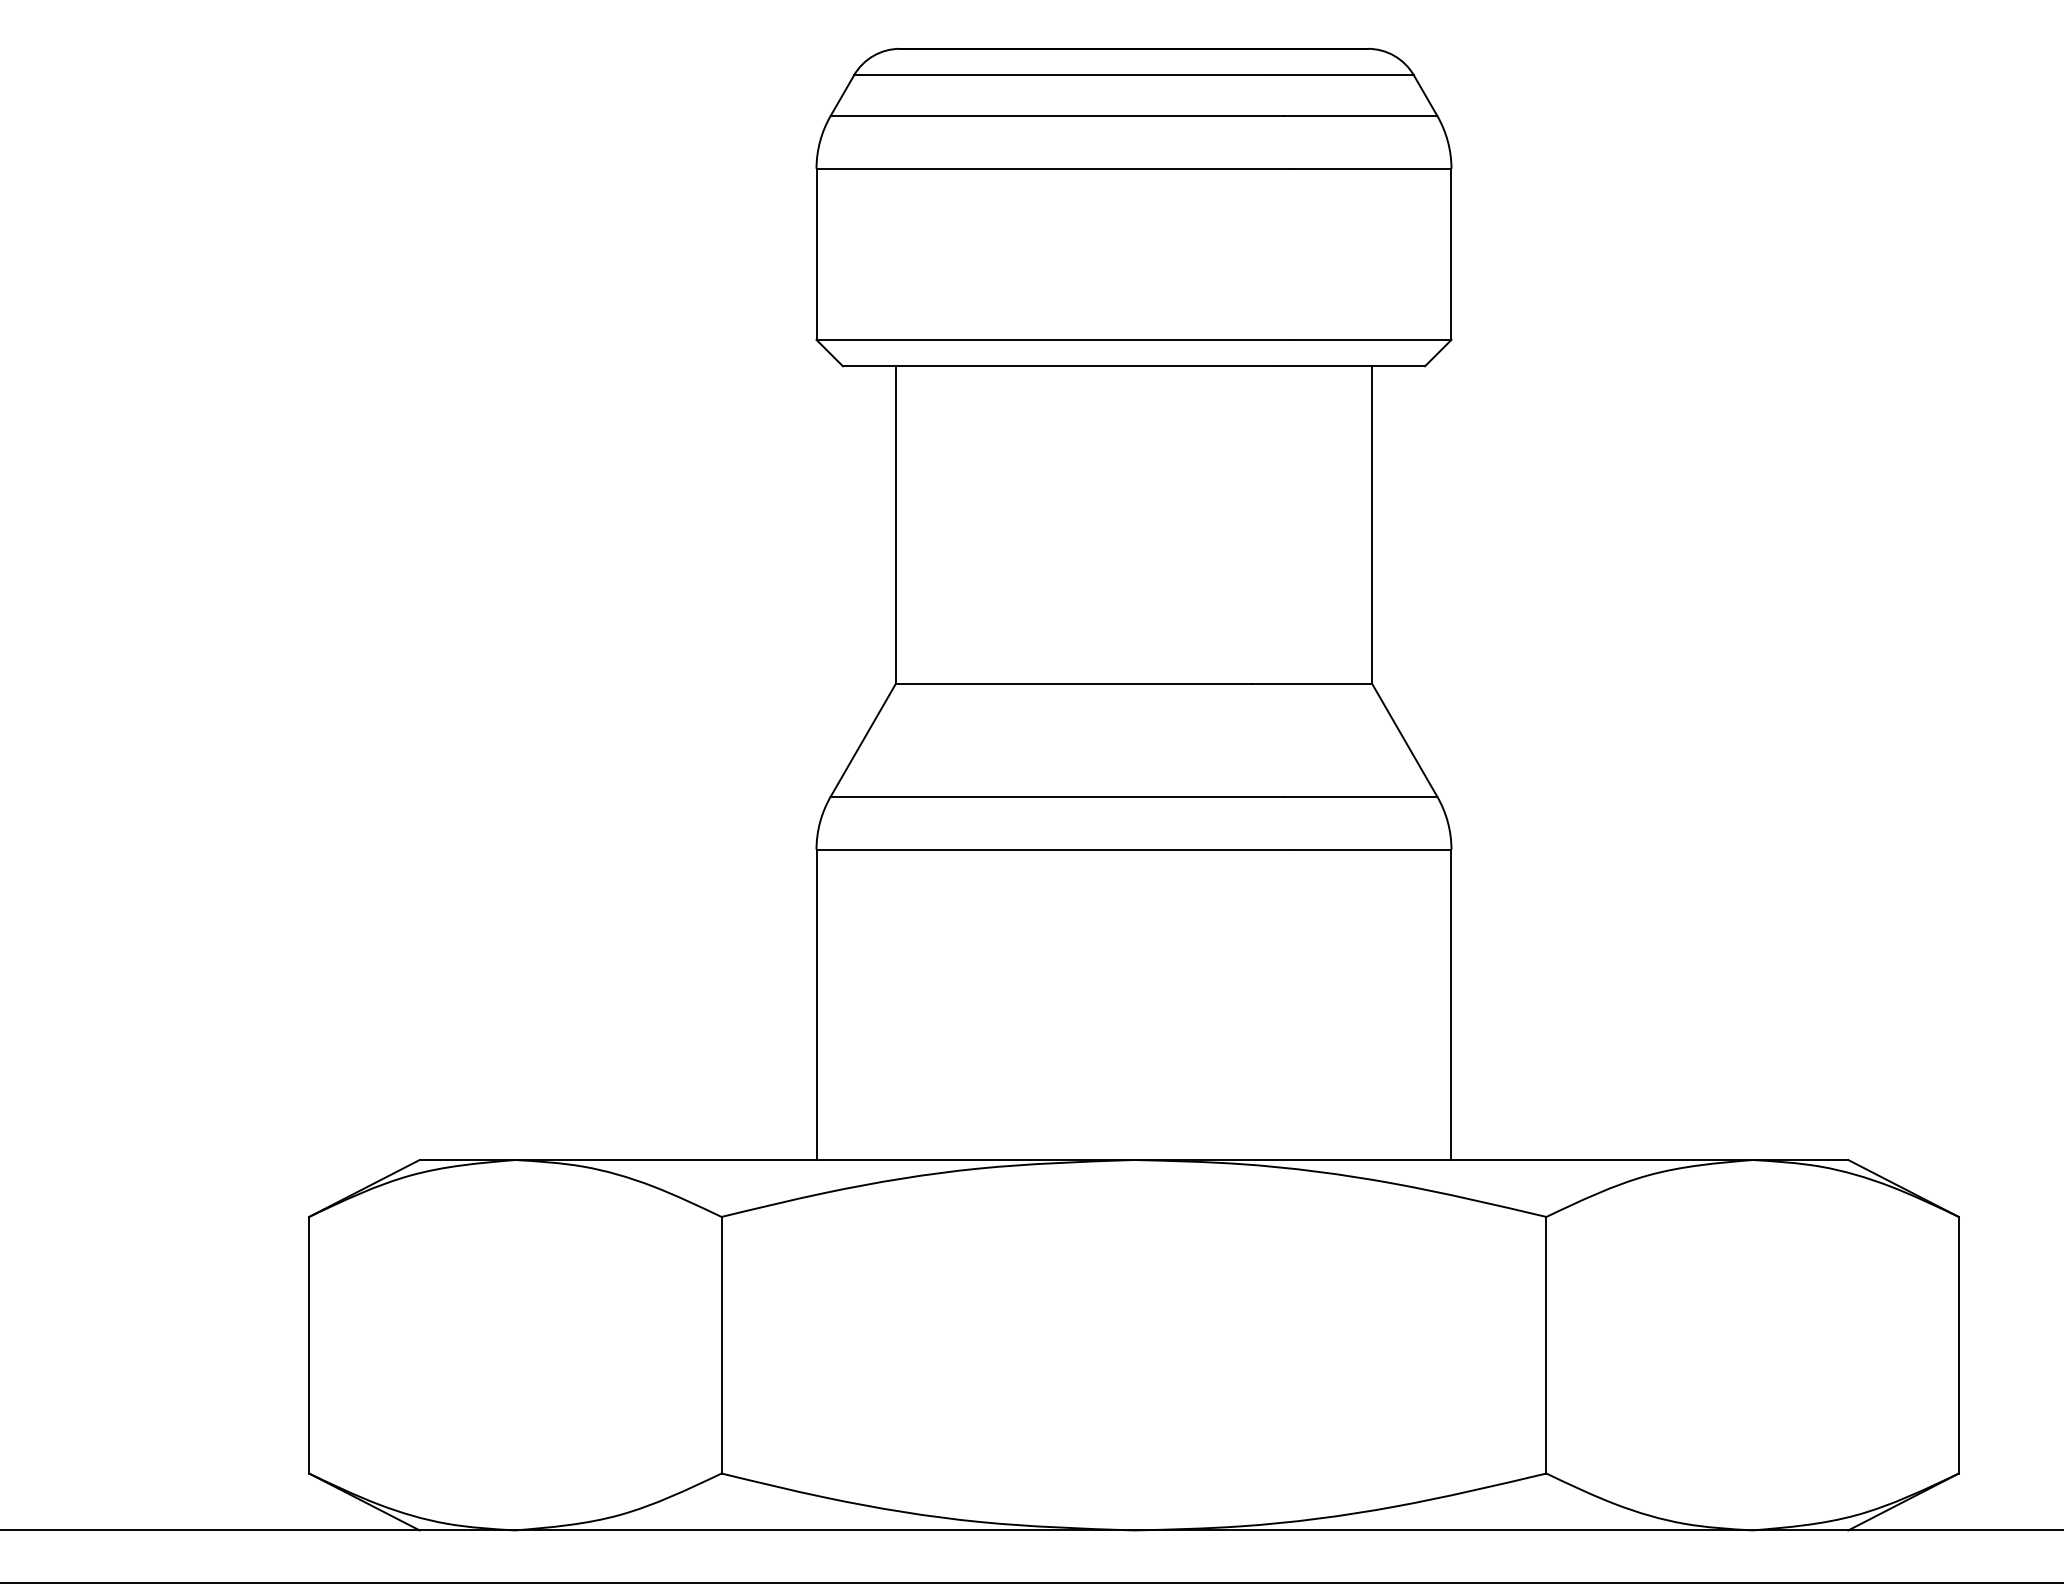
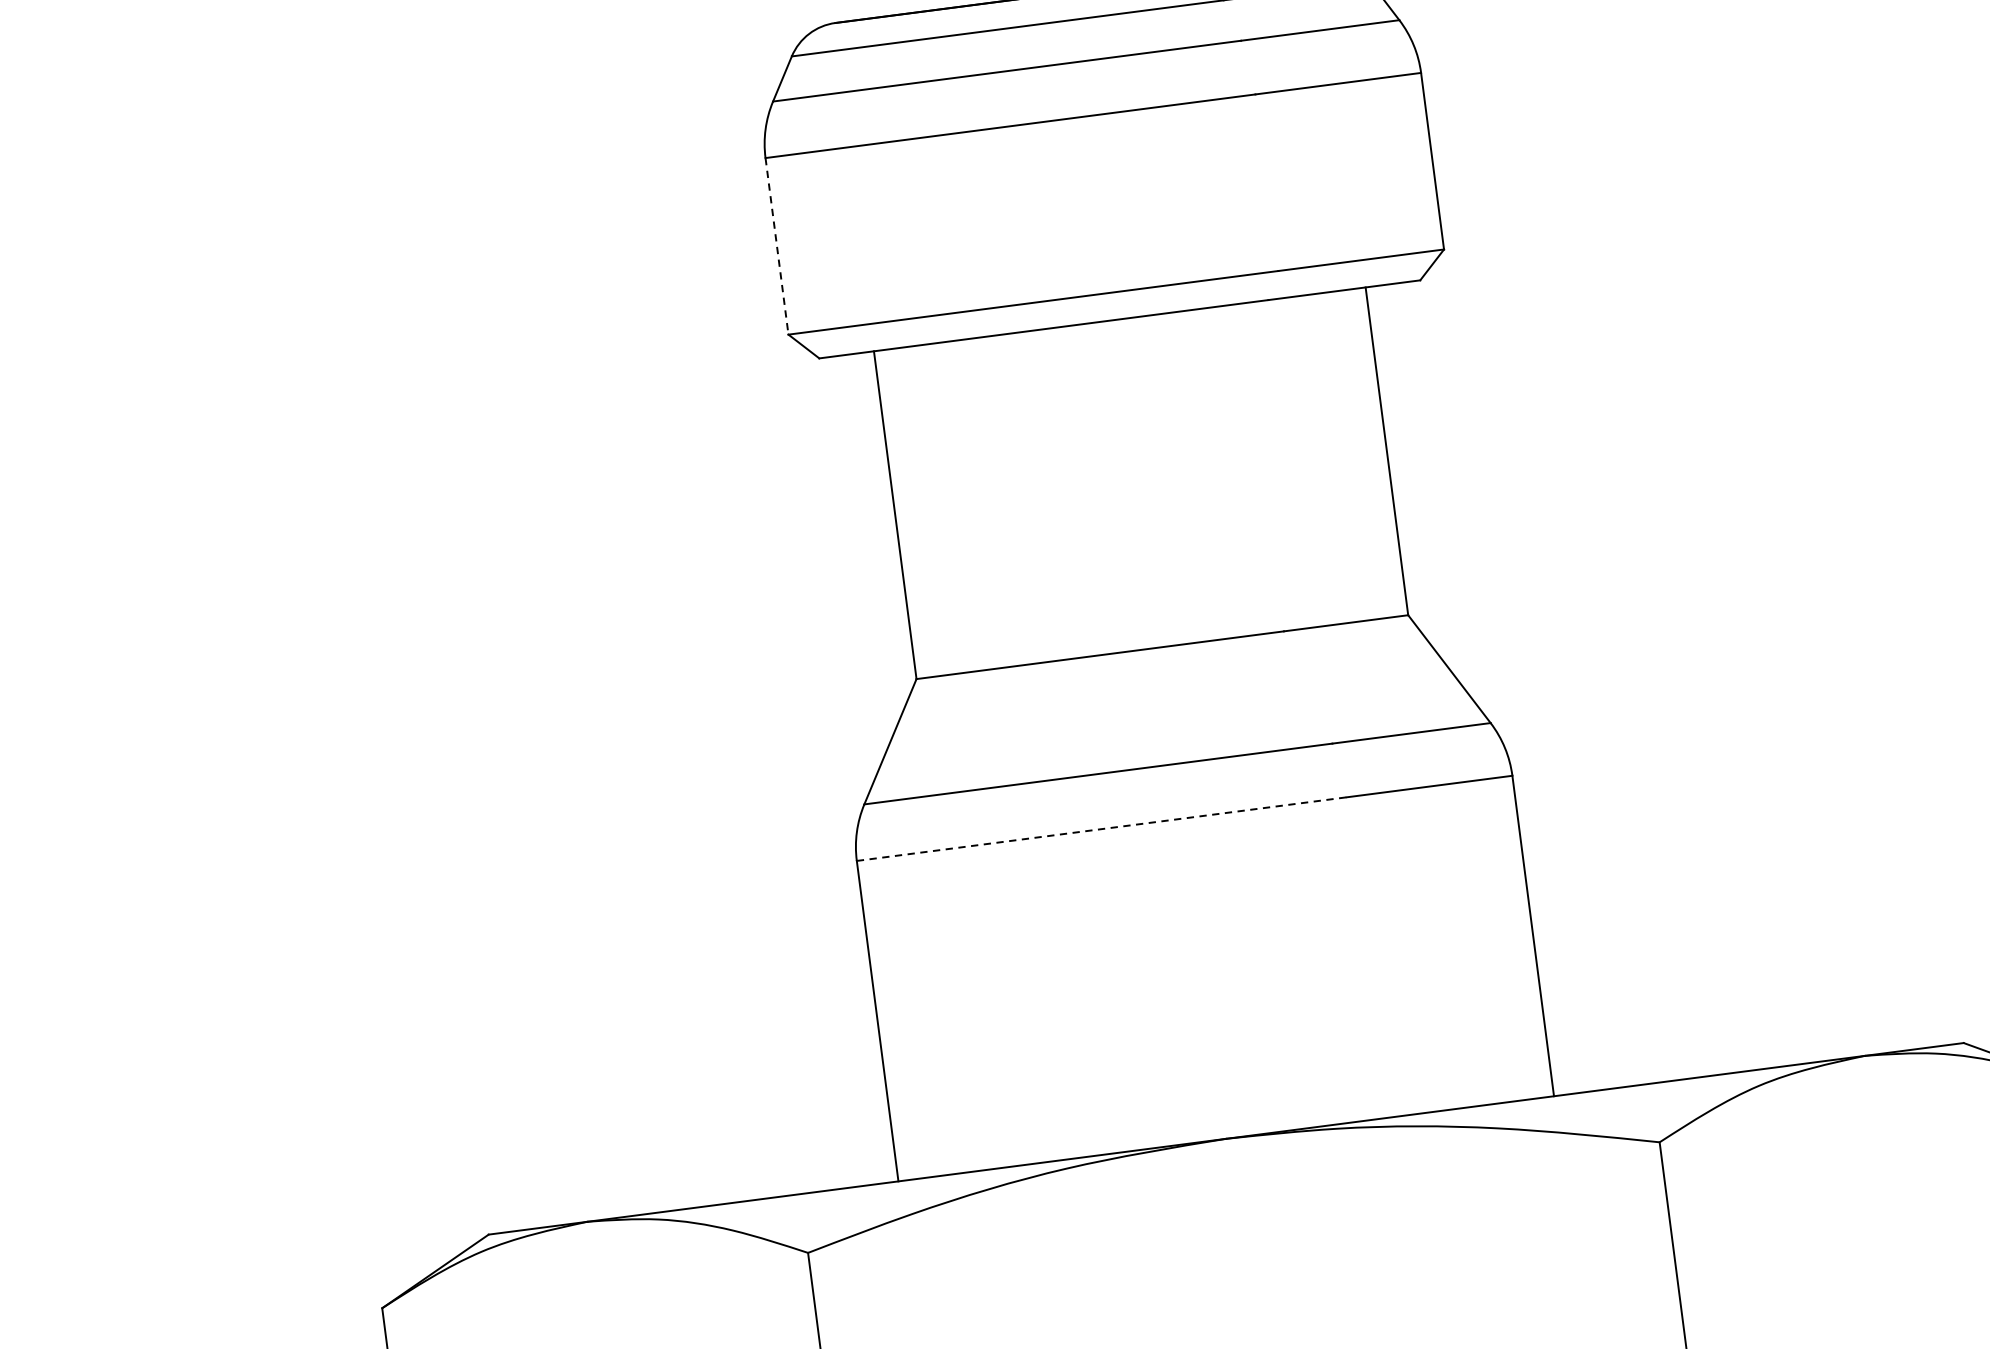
line: (816, 254) -> (777, 246), solid -> dashed
line: (1054, 849) -> (1102, 828), solid -> dashed

